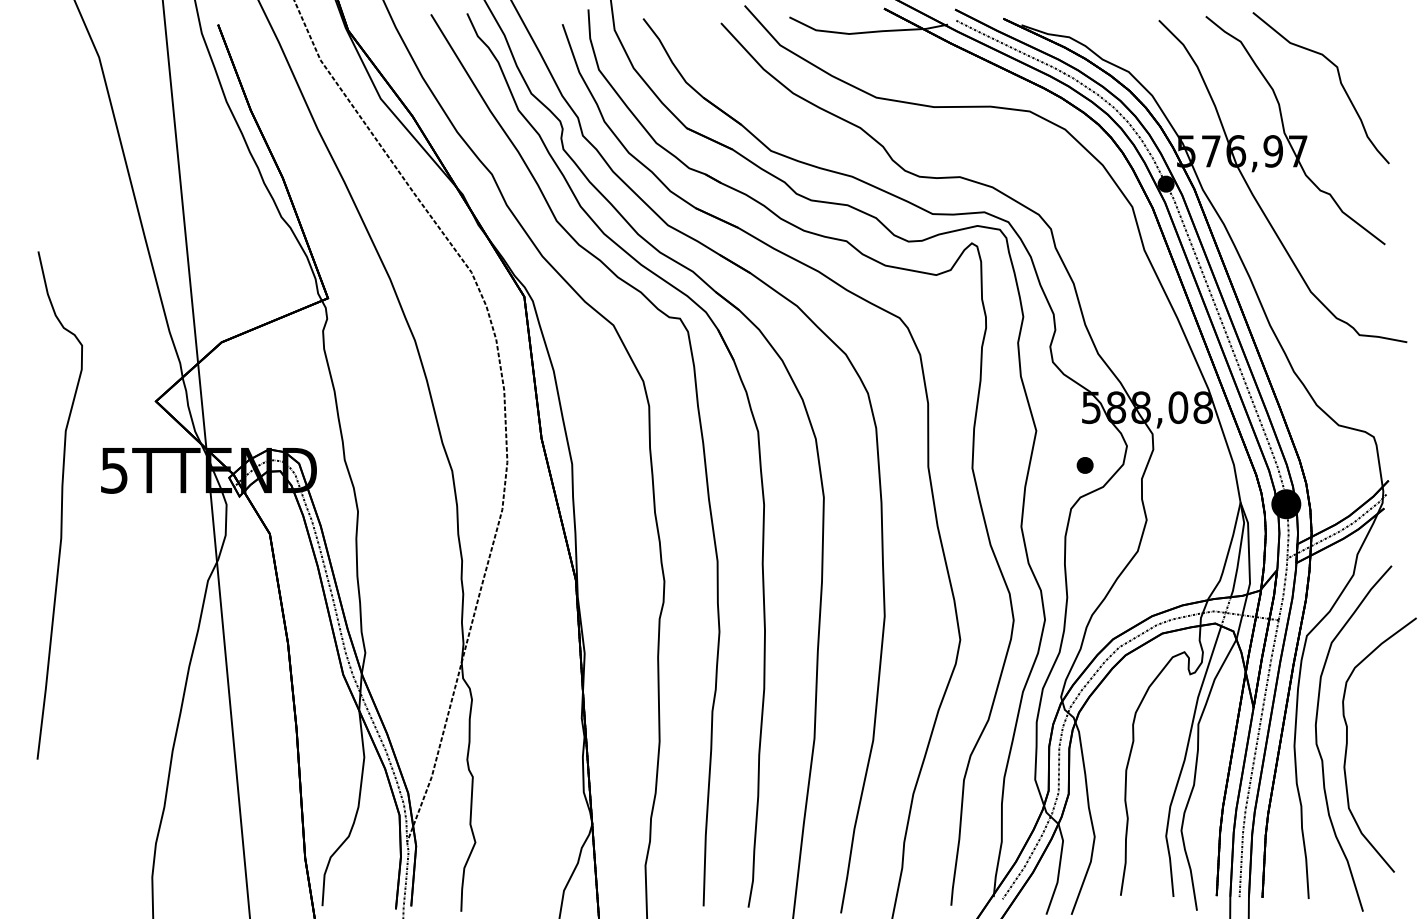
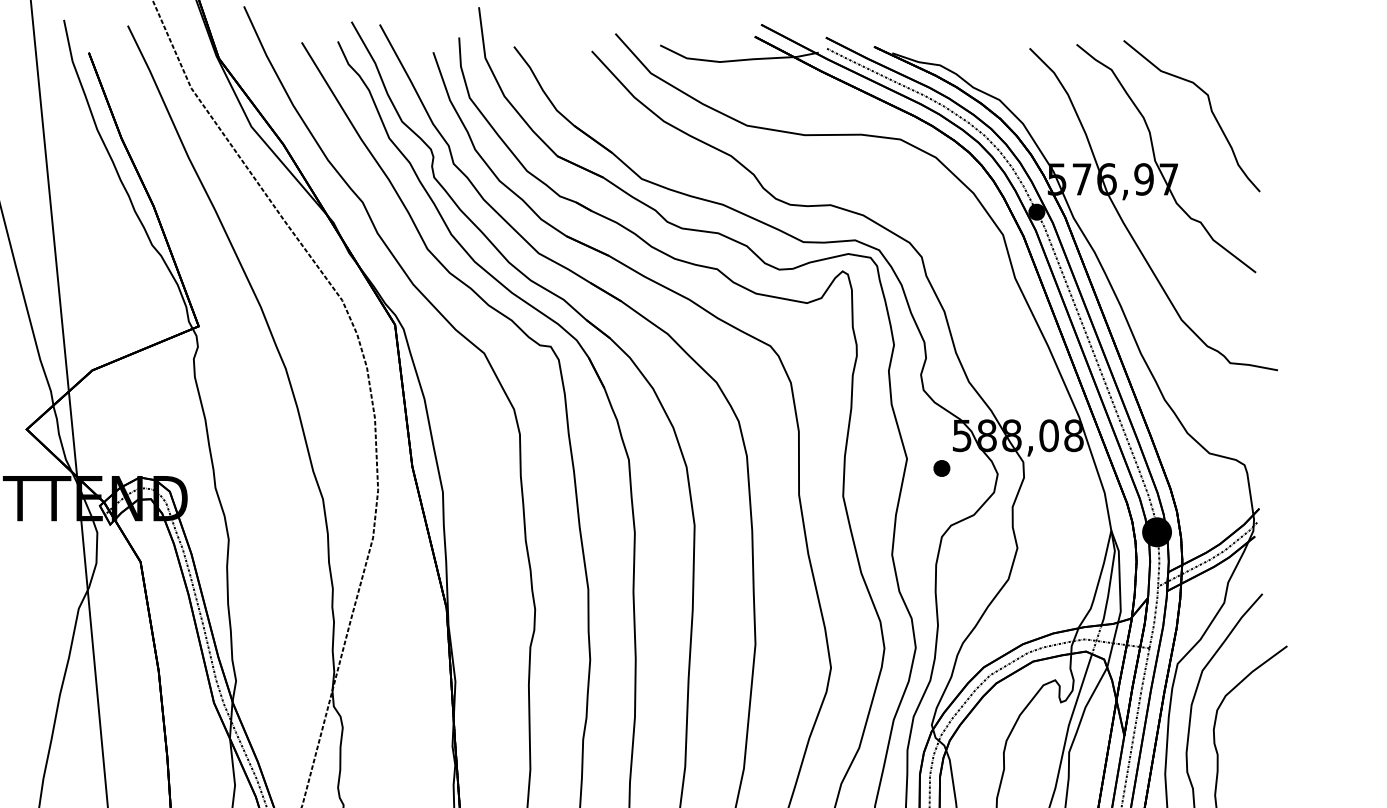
part: (1084, 465) -> (941, 468), moved

